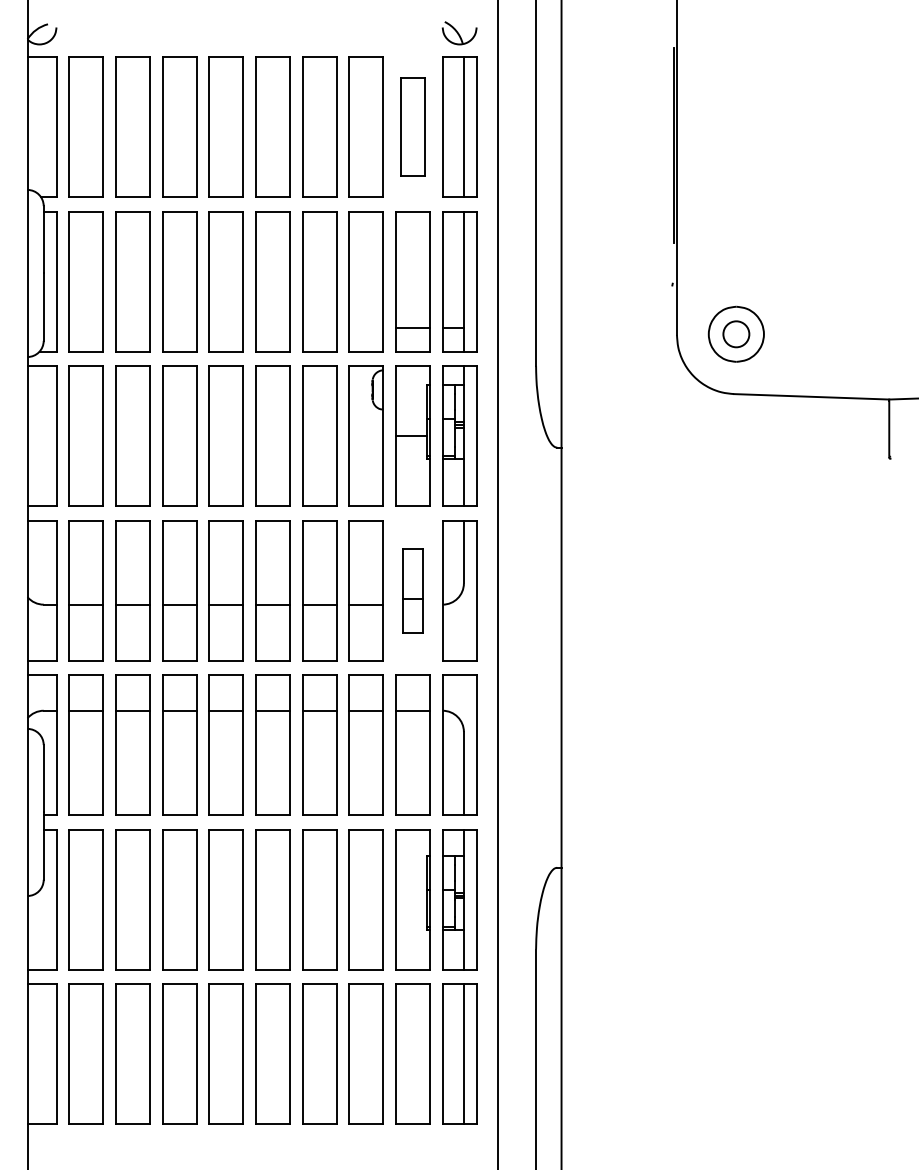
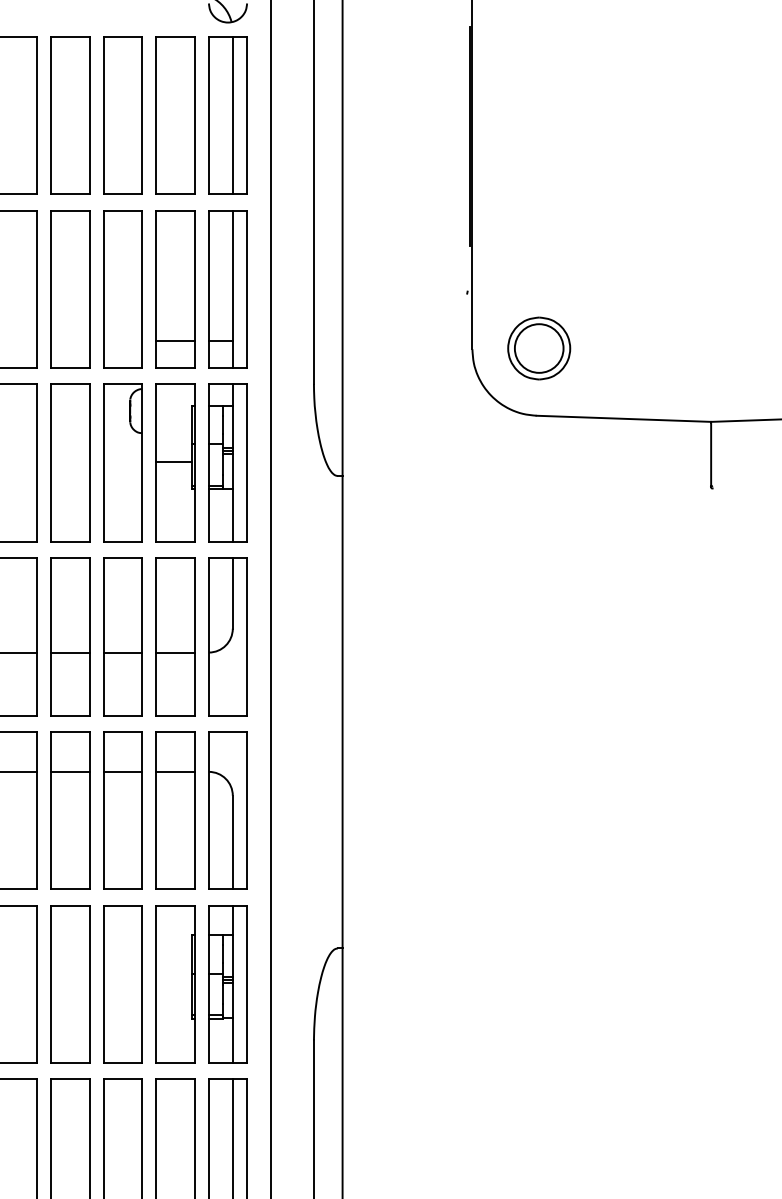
part: (412, 126) -> (174, 114), size x1.43
circle: (736, 333) -> (539, 347), size x1.67
part: (412, 590) -> (174, 636), size x1.67

